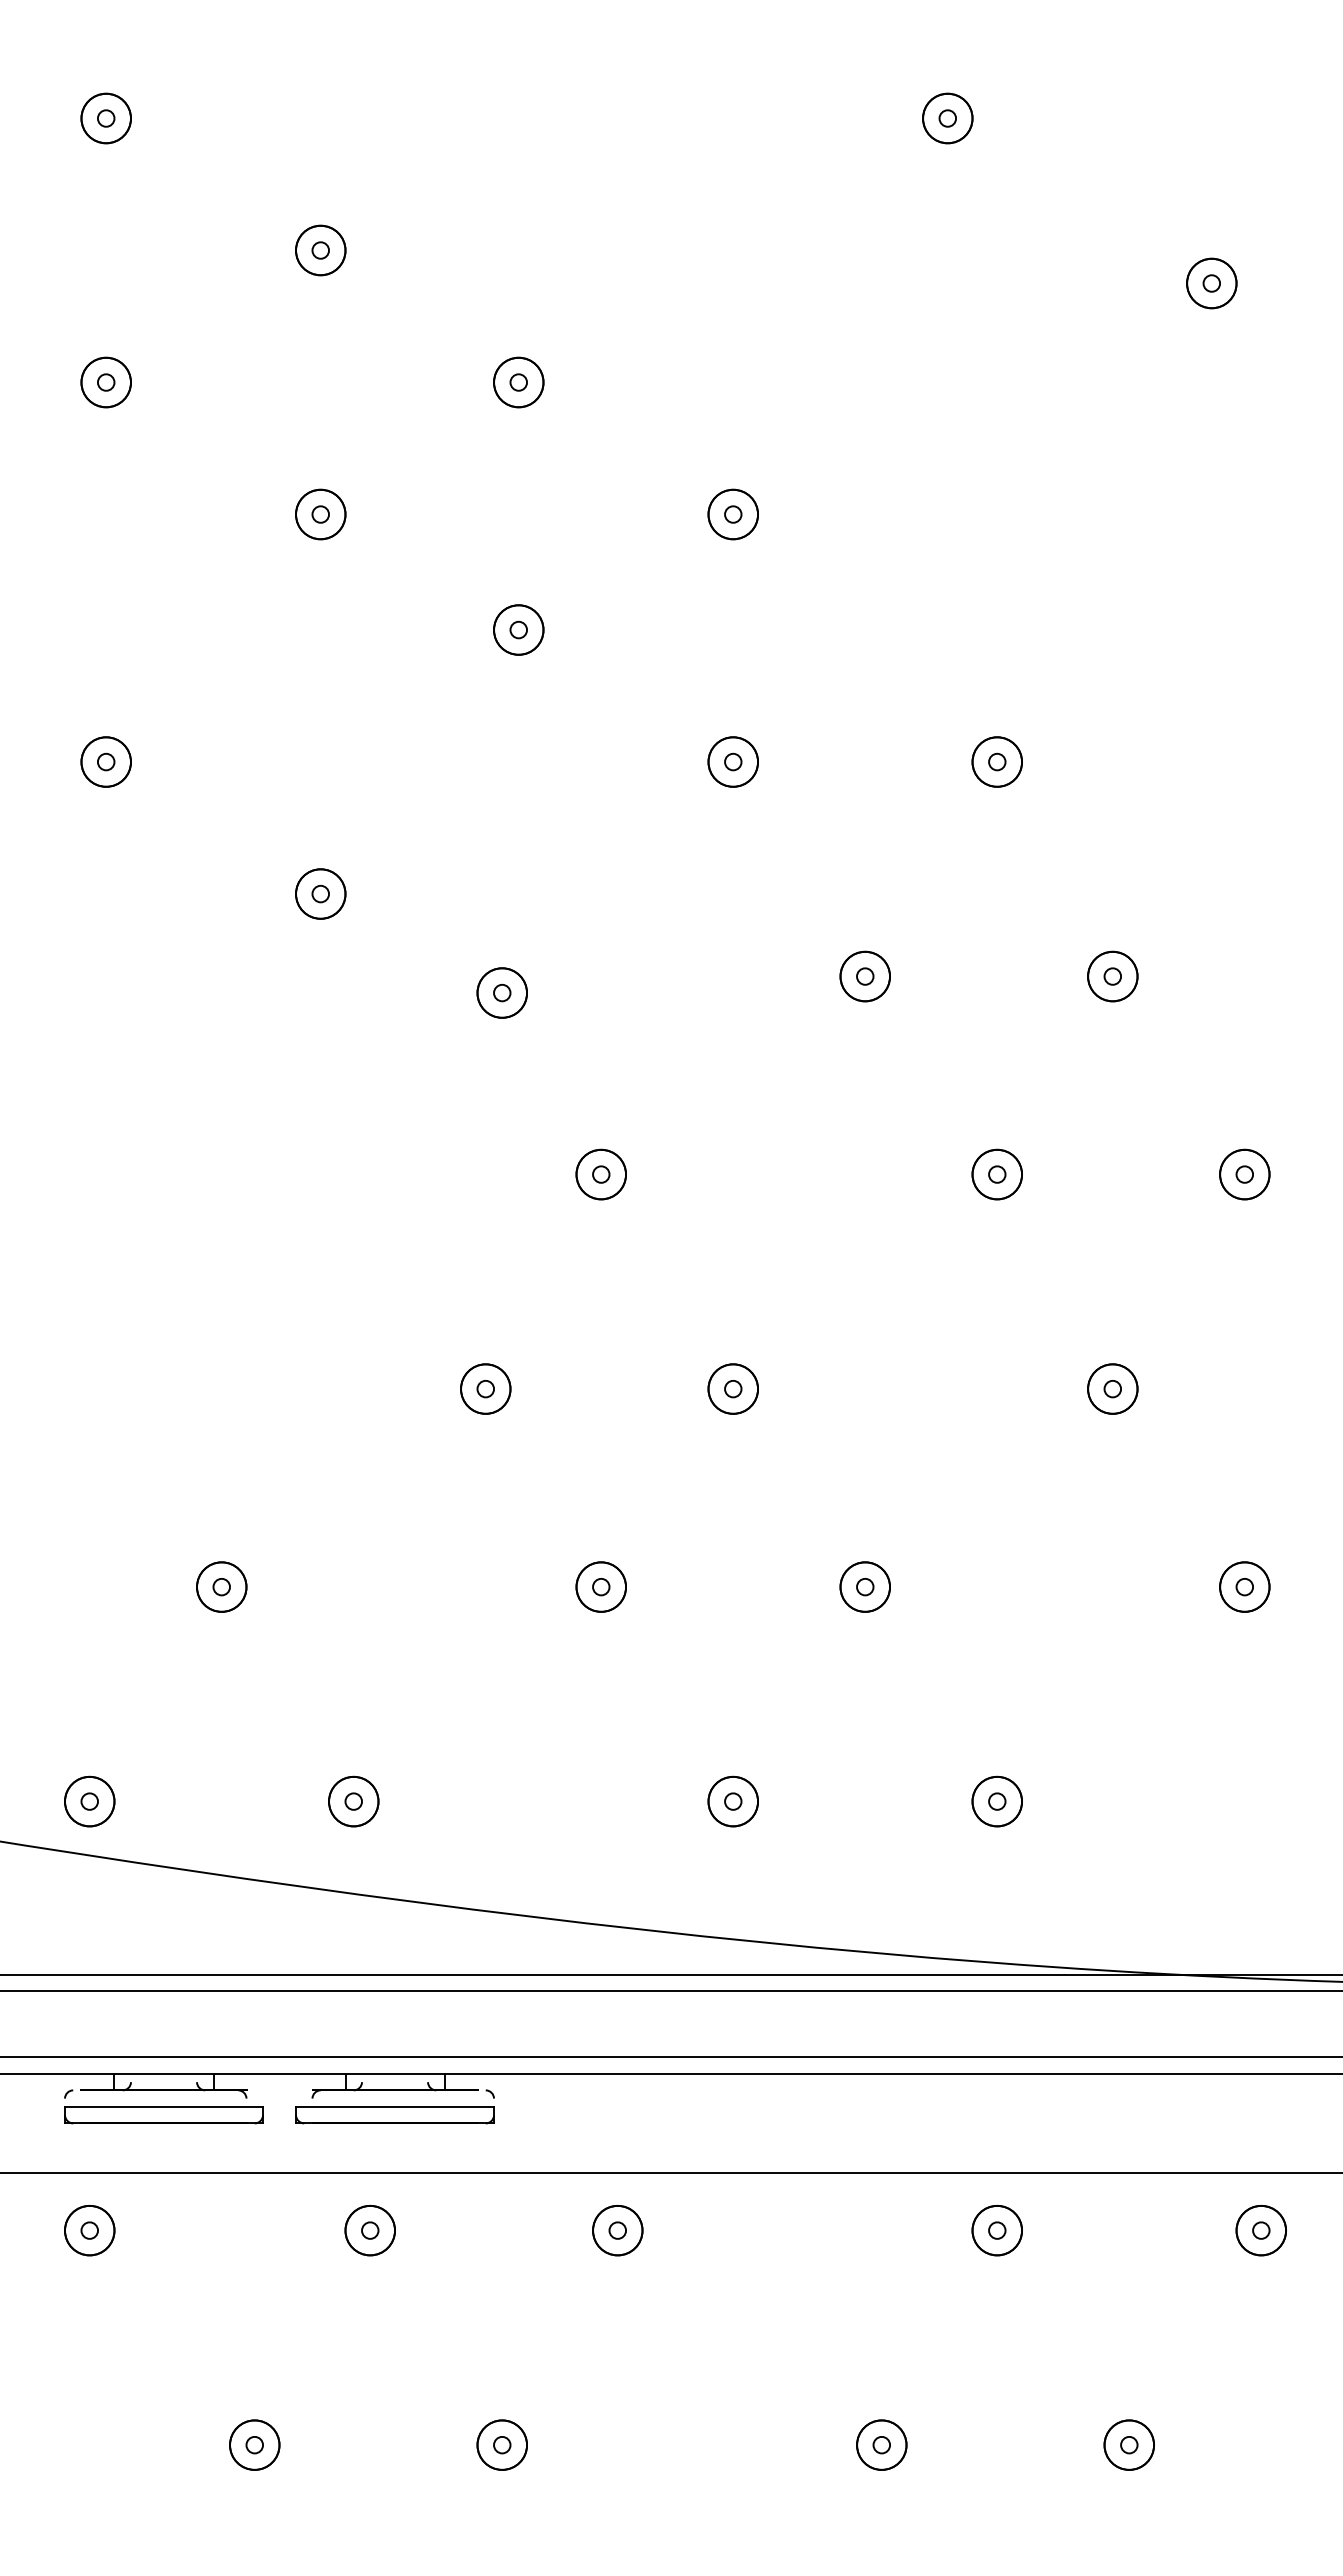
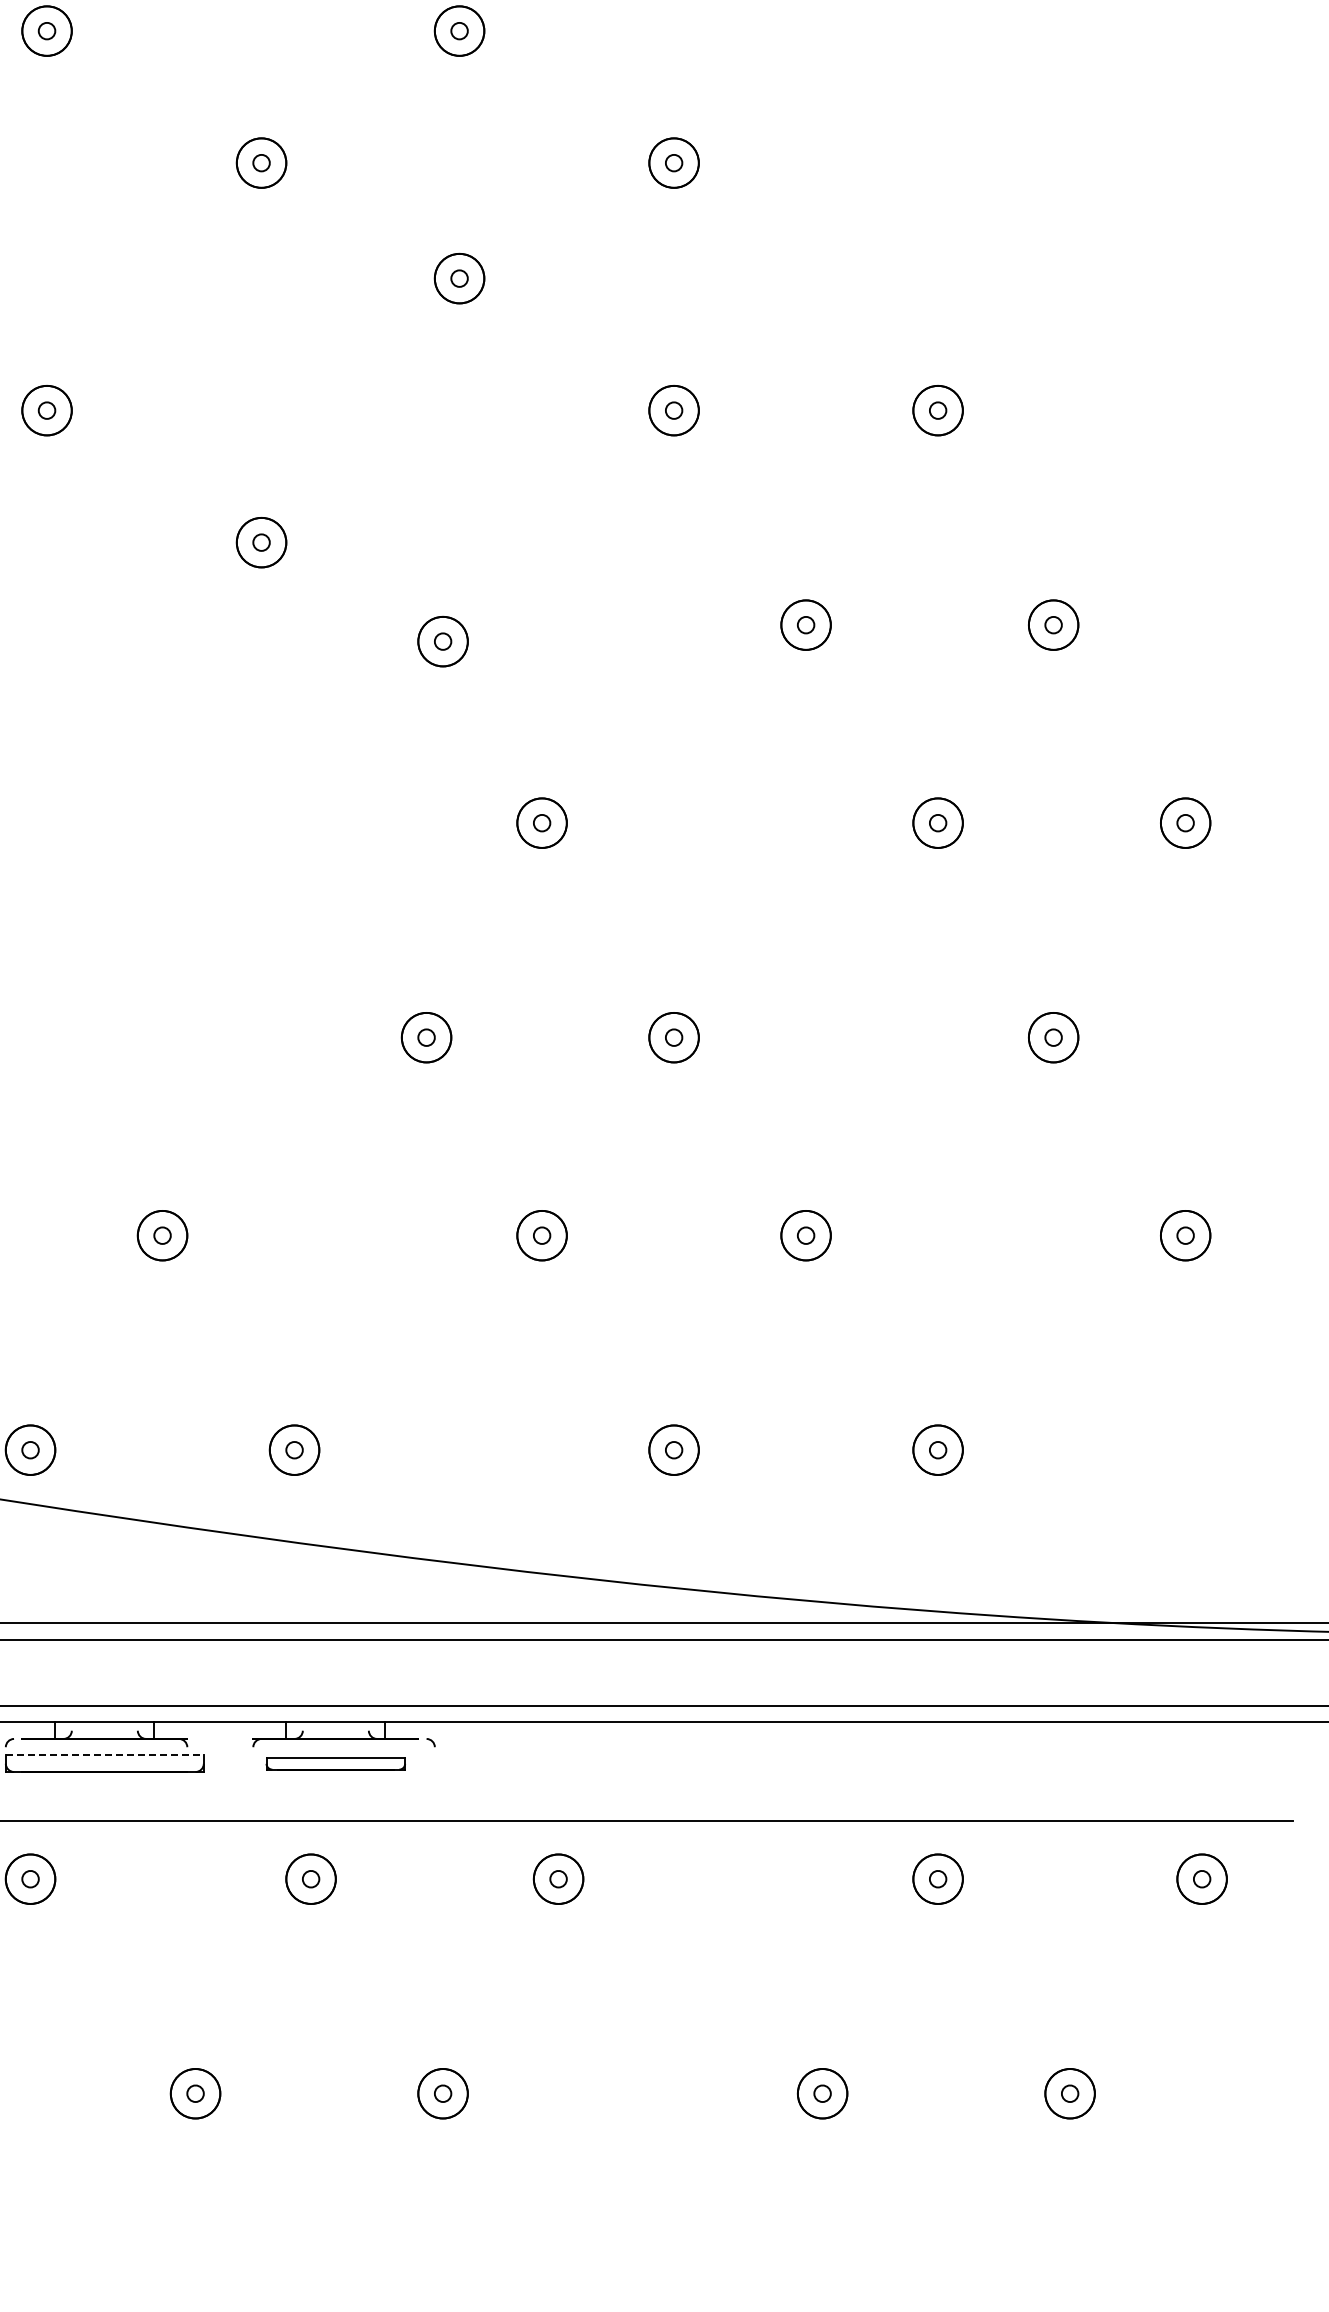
line: (164, 2106) -> (105, 1755), solid -> dashed
part: (394, 2115) -> (335, 1764), size x0.7

